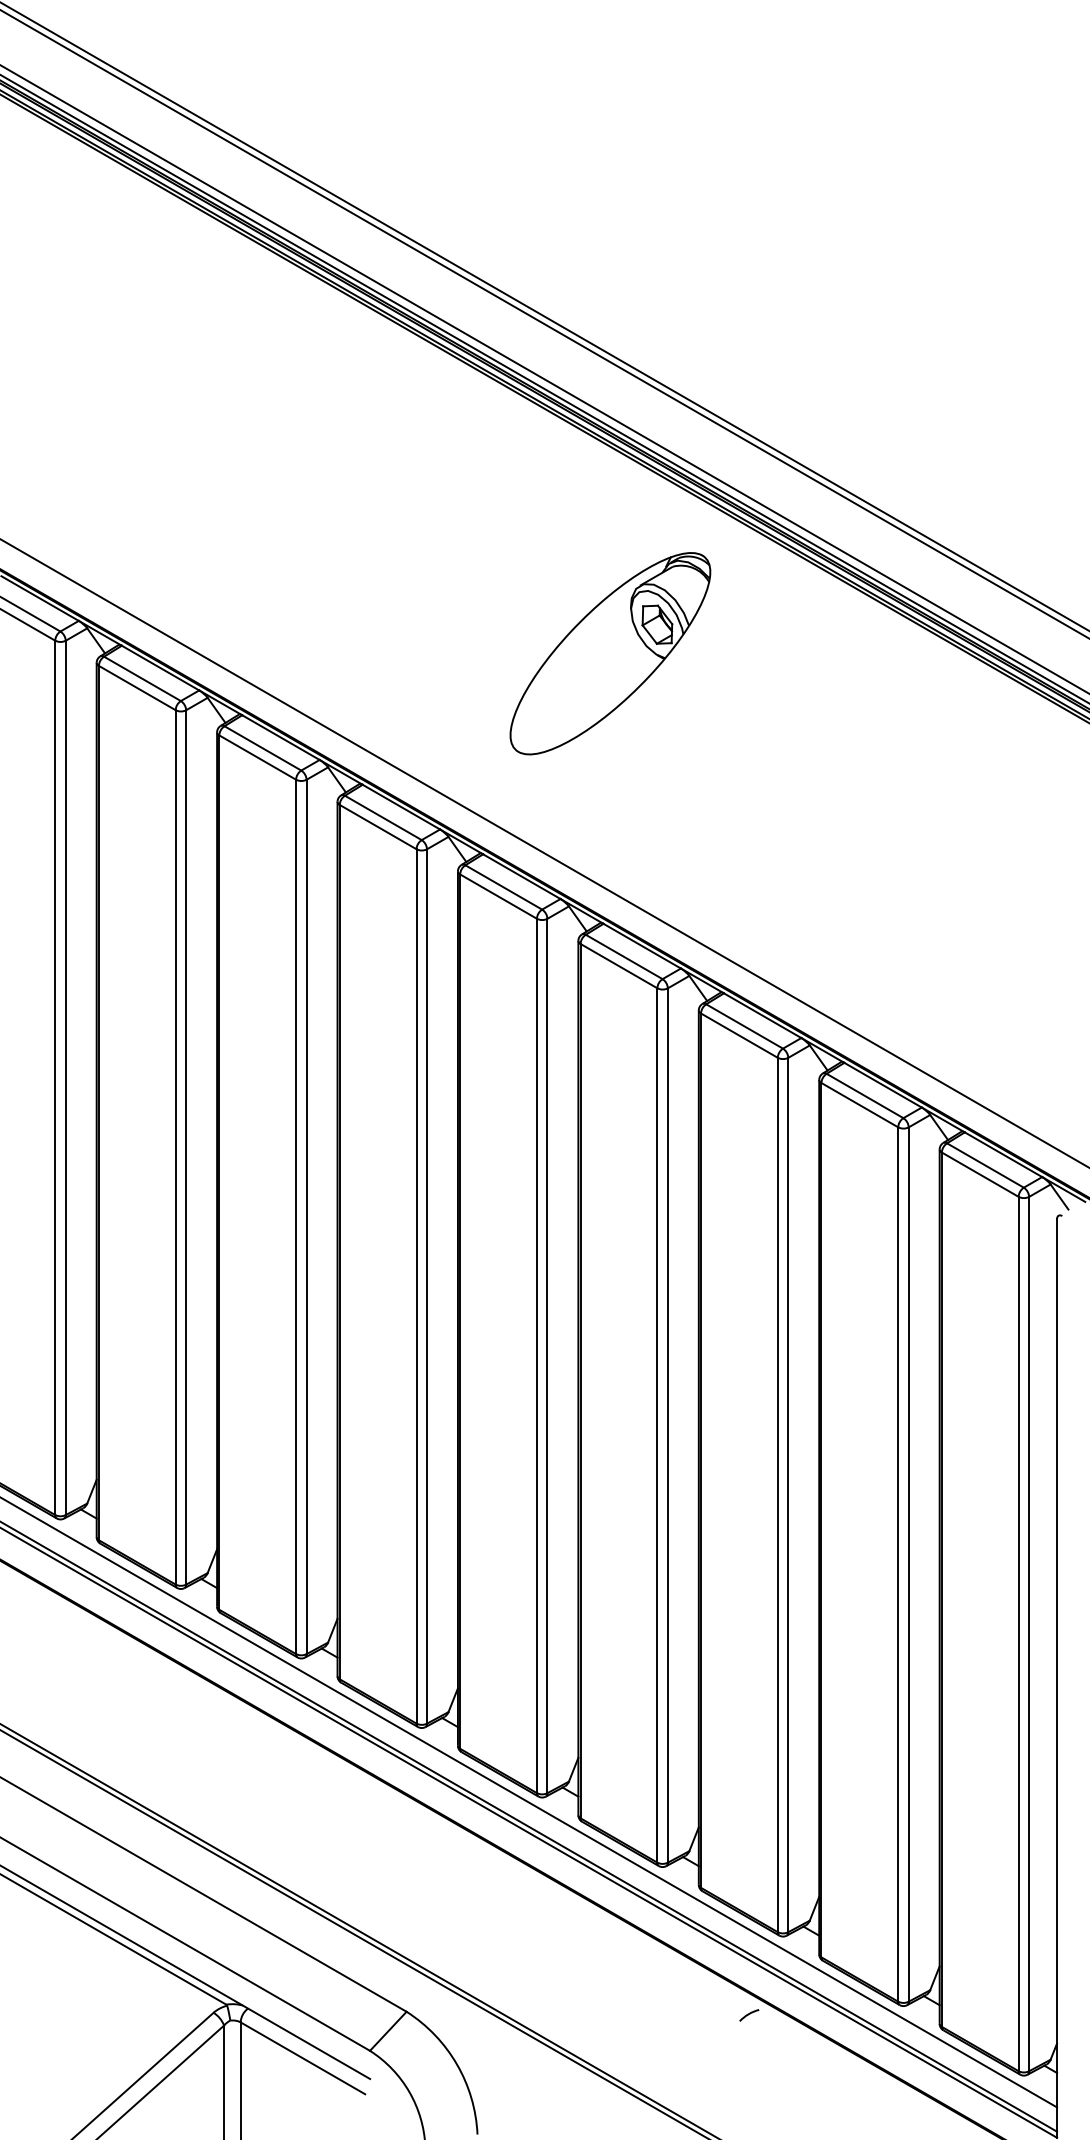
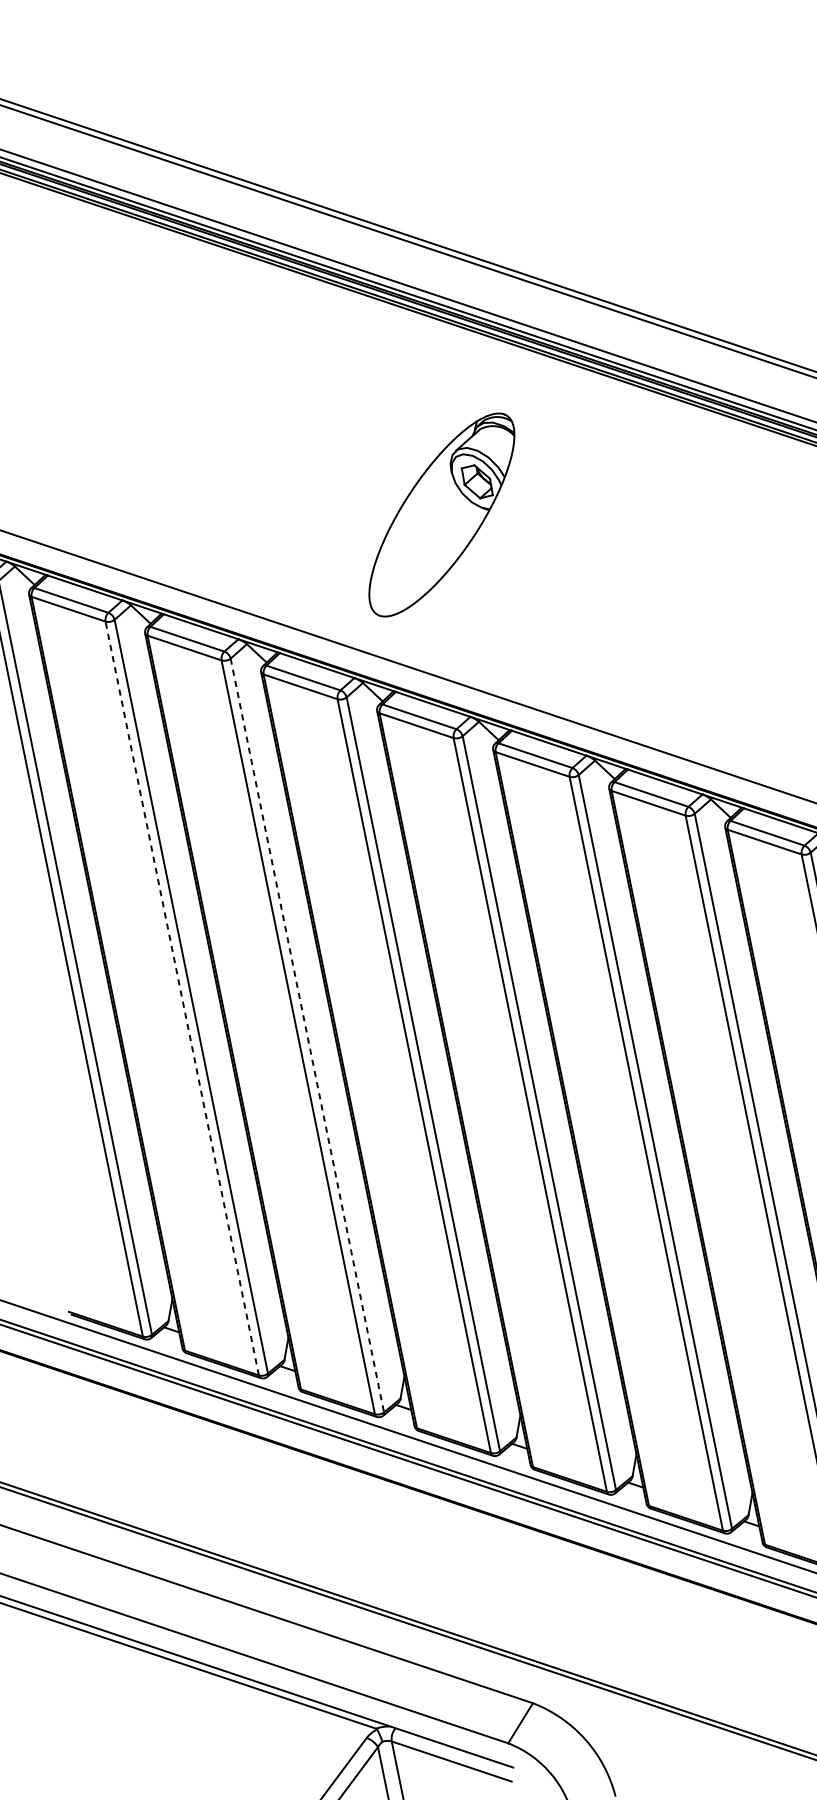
part: (610, 653) -> (441, 514), moved
line: (175, 1146) -> (181, 997), solid -> dashed
line: (306, 1217) -> (307, 1036), solid -> dashed

